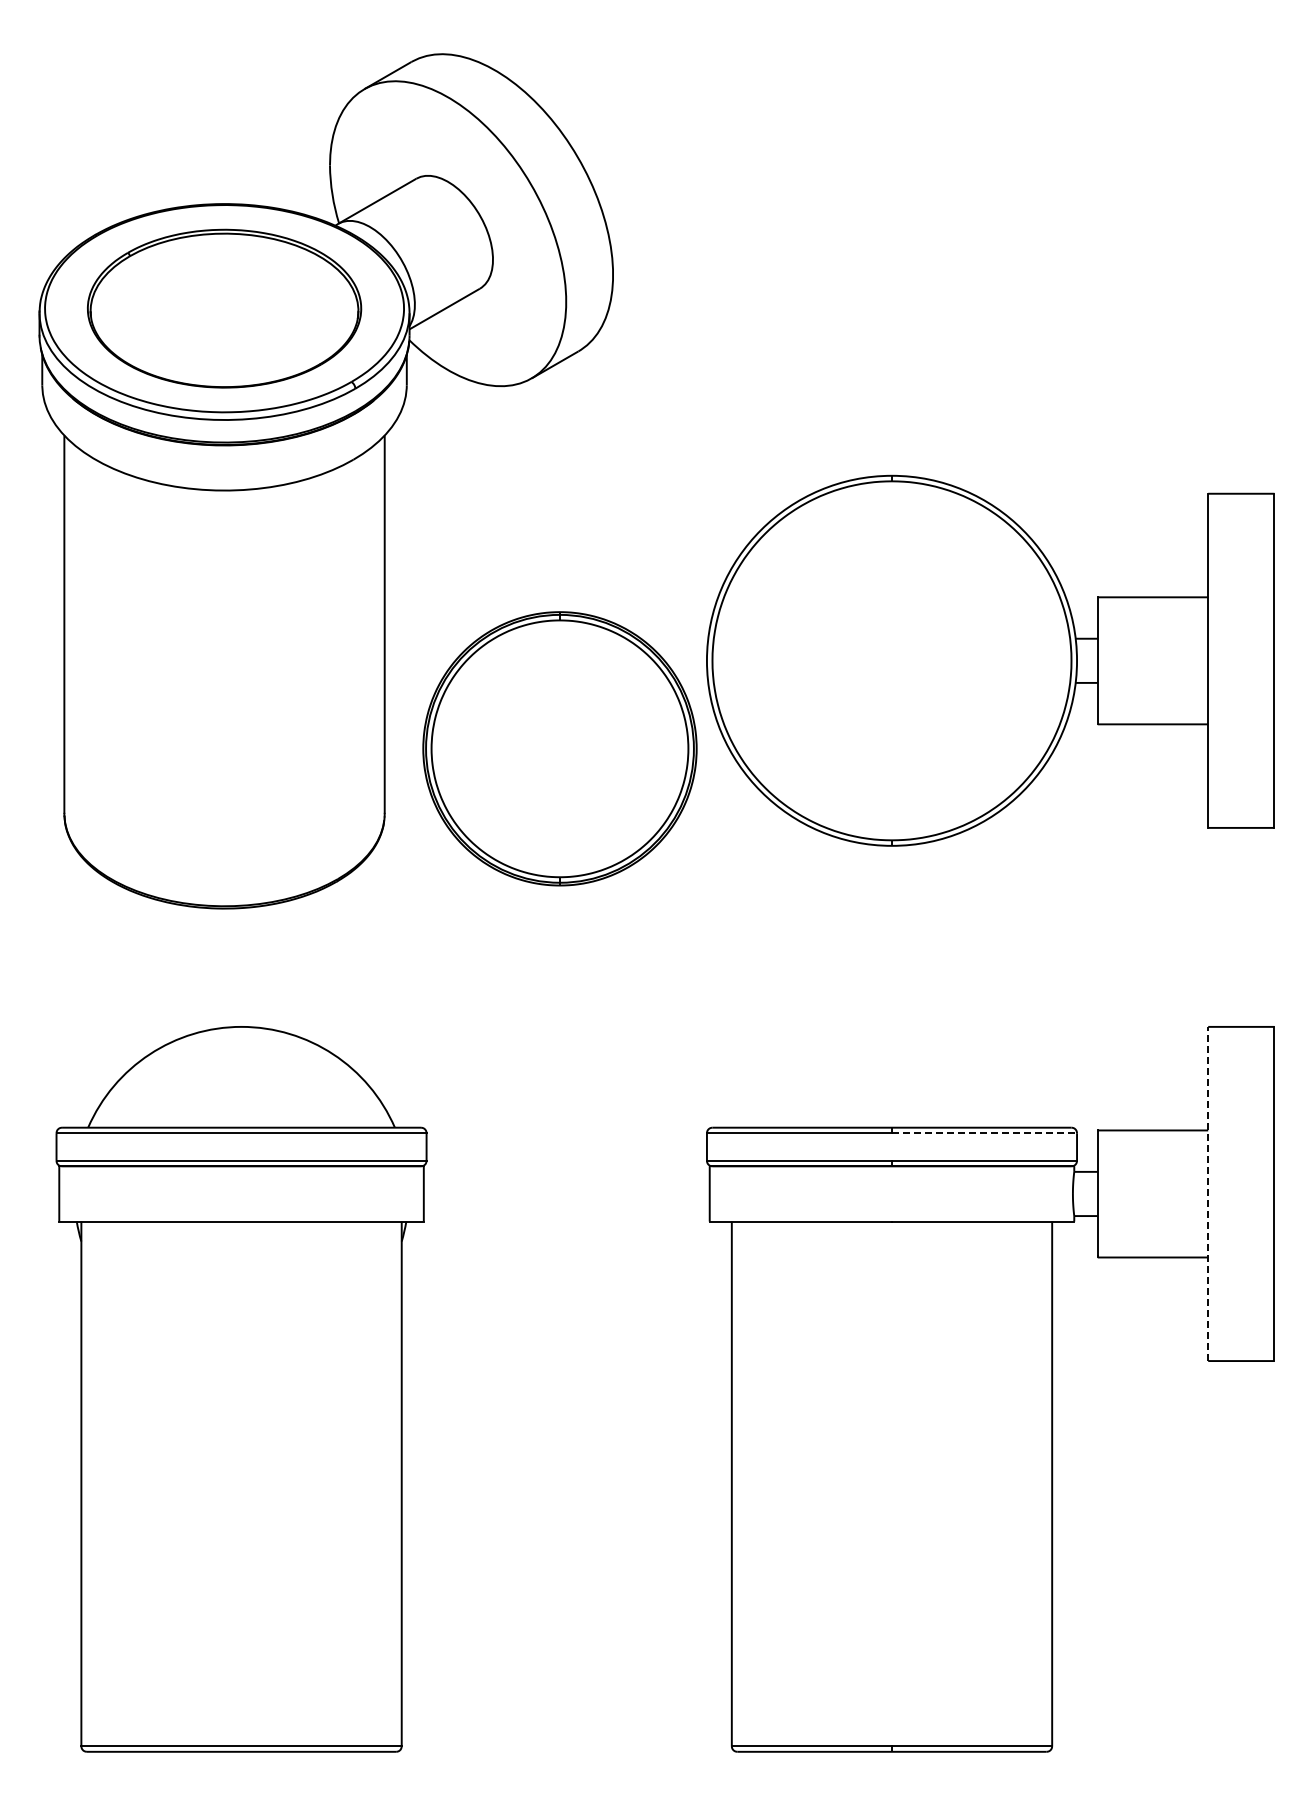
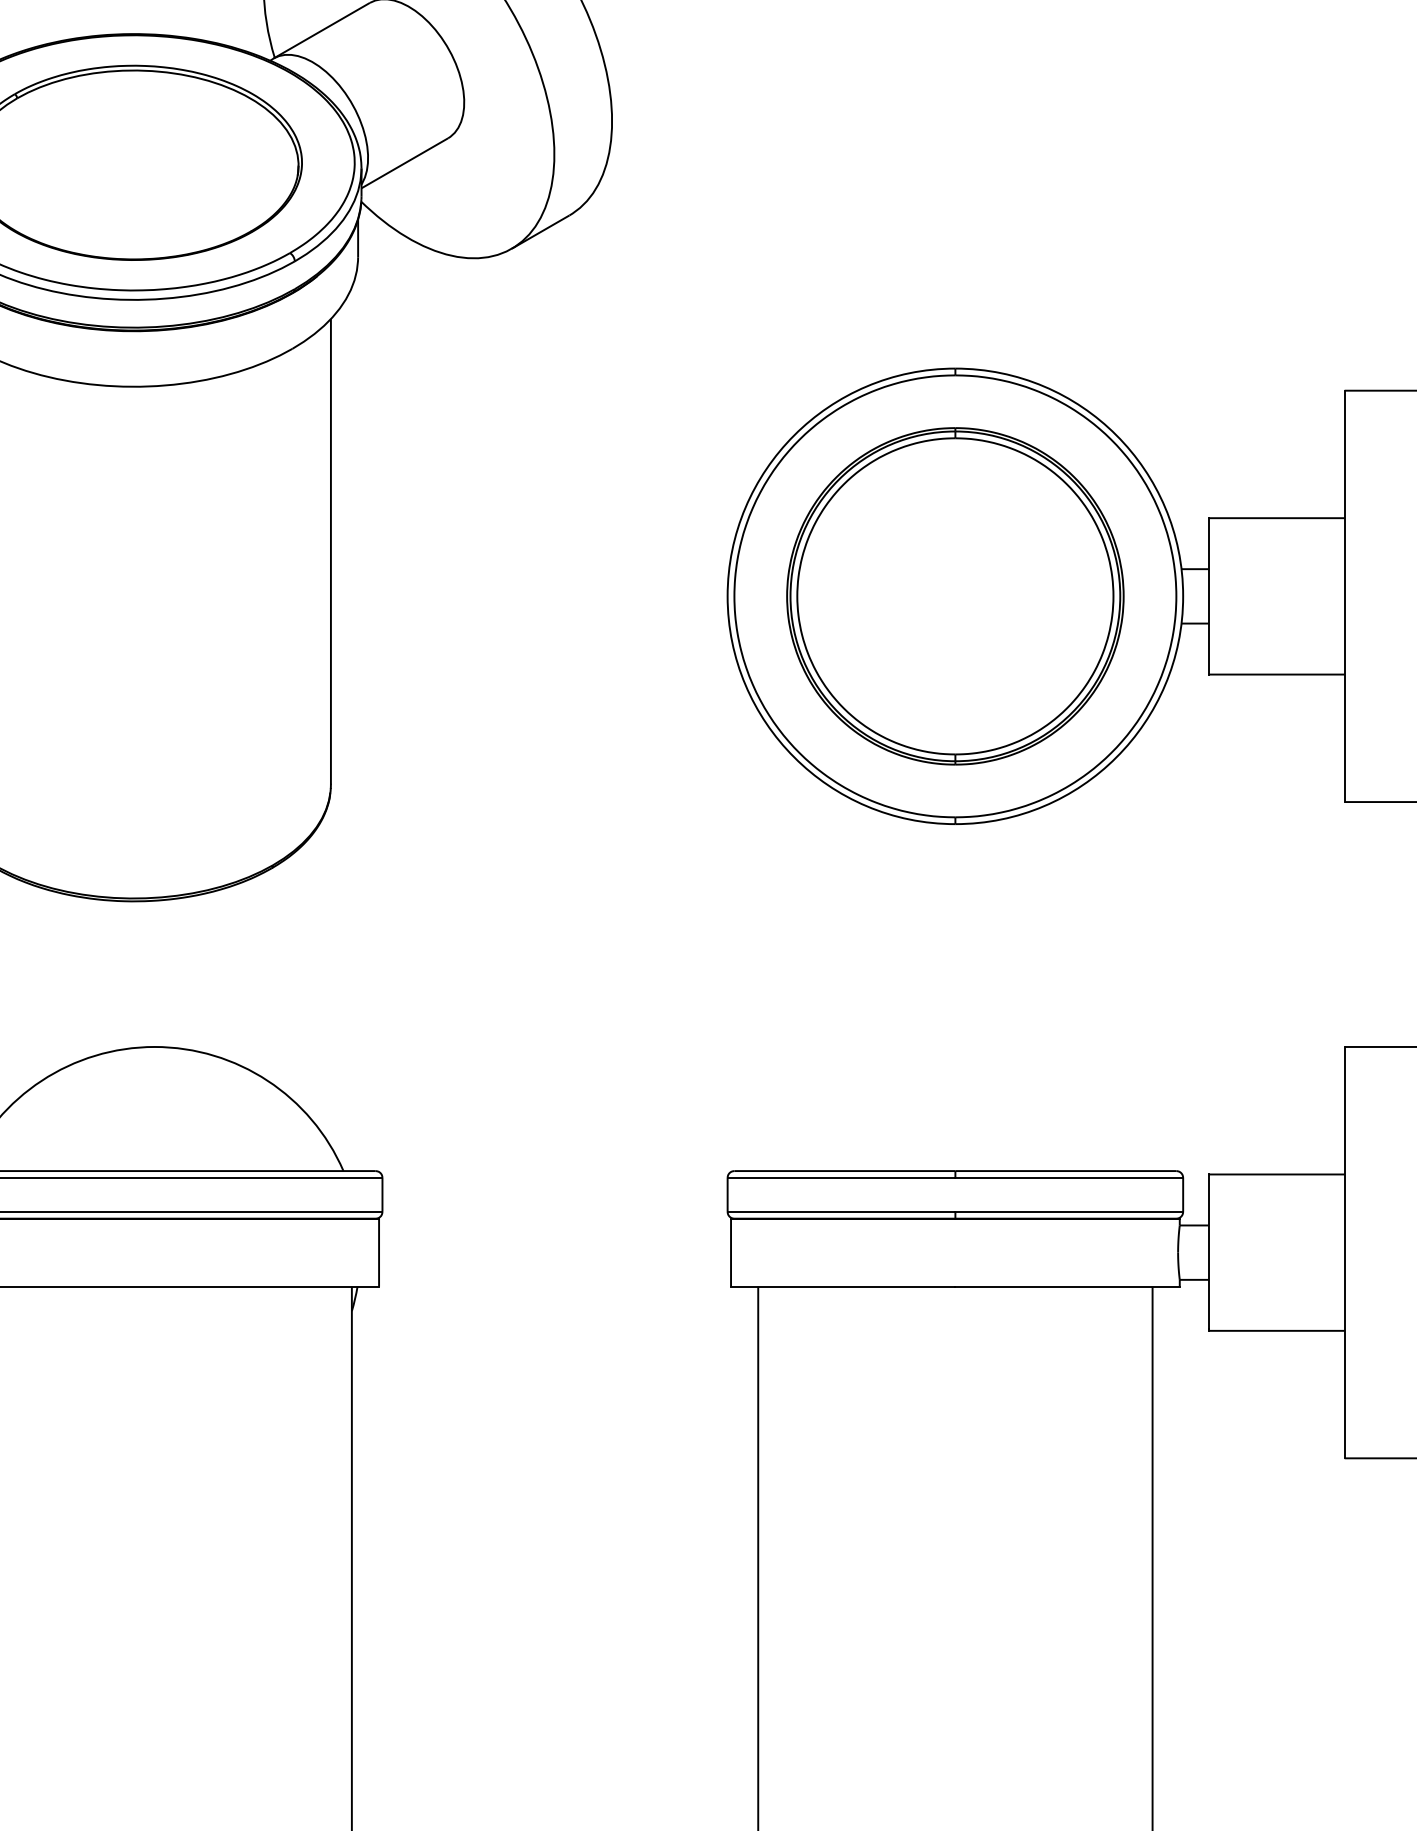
part: (559, 748) -> (954, 595), moved
line: (984, 1133) -> (1069, 1178), dashed -> solid
line: (1208, 1193) -> (1345, 1252), dashed -> solid

